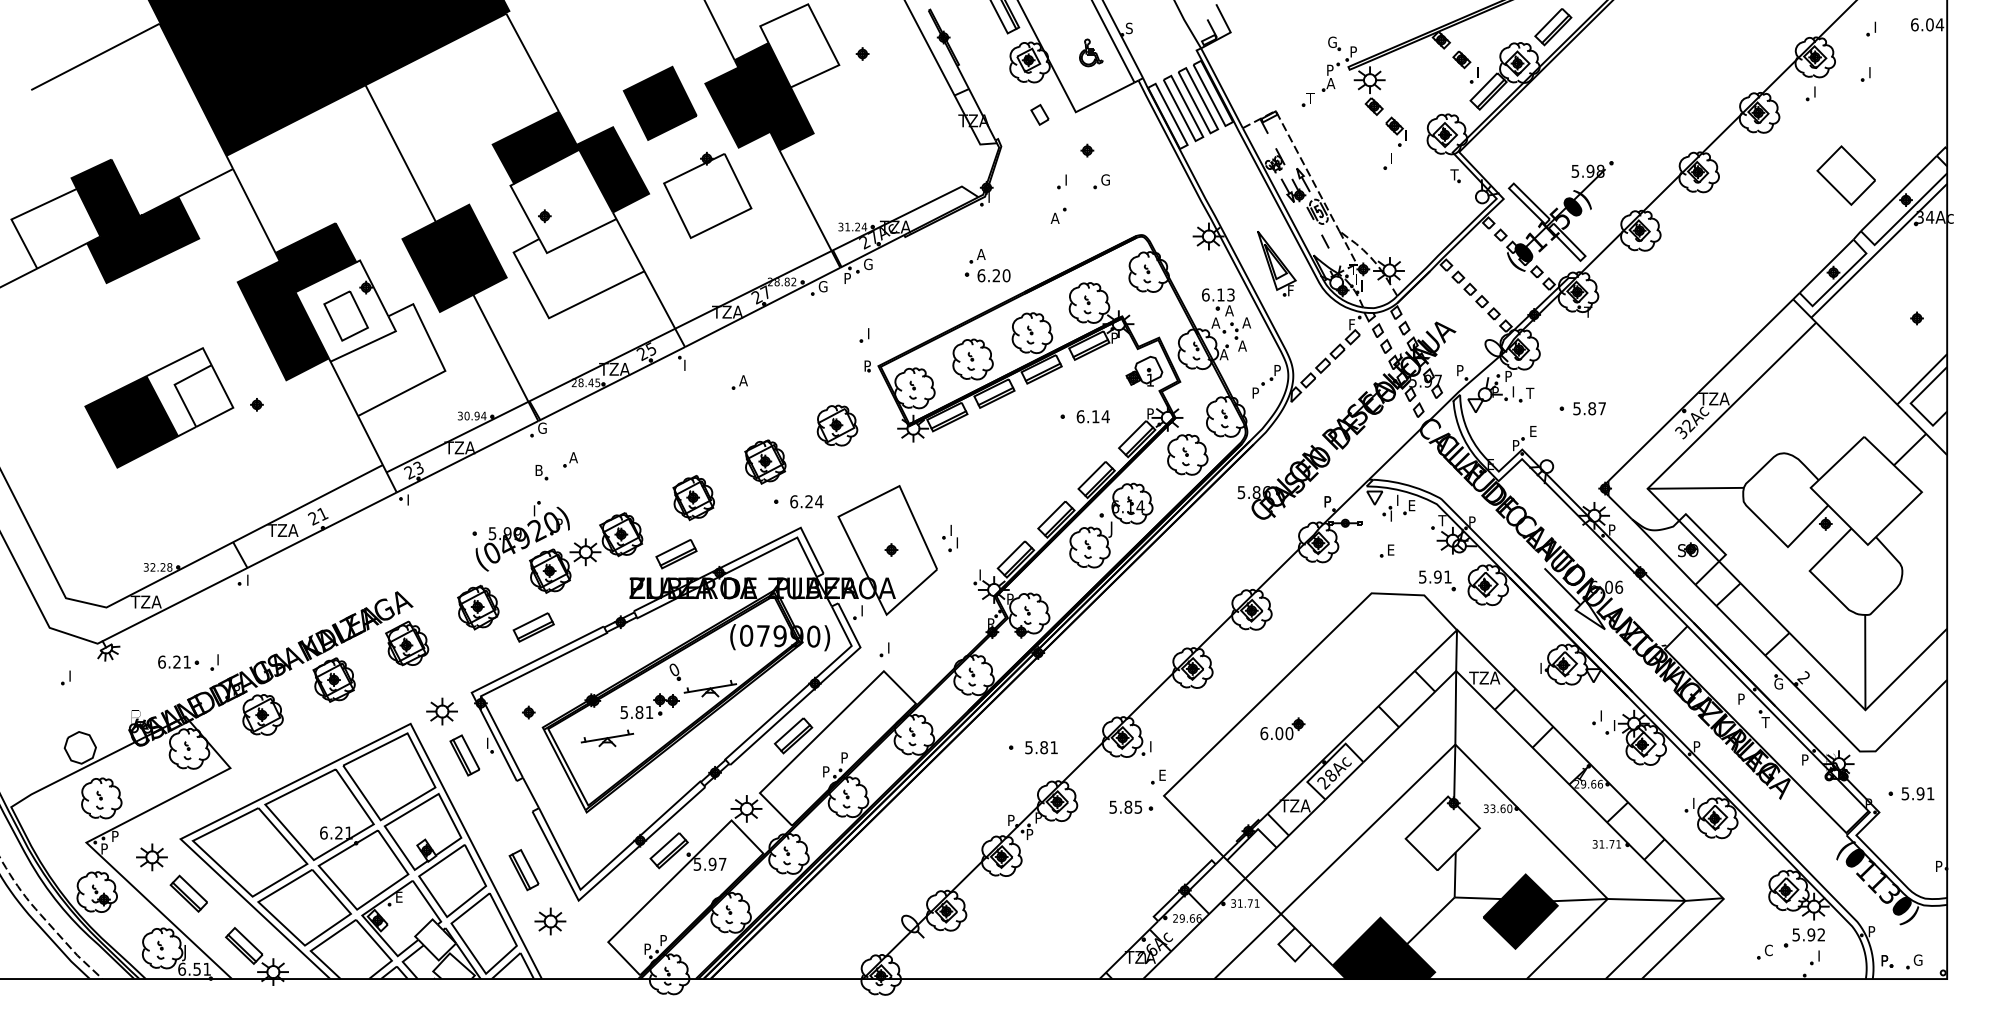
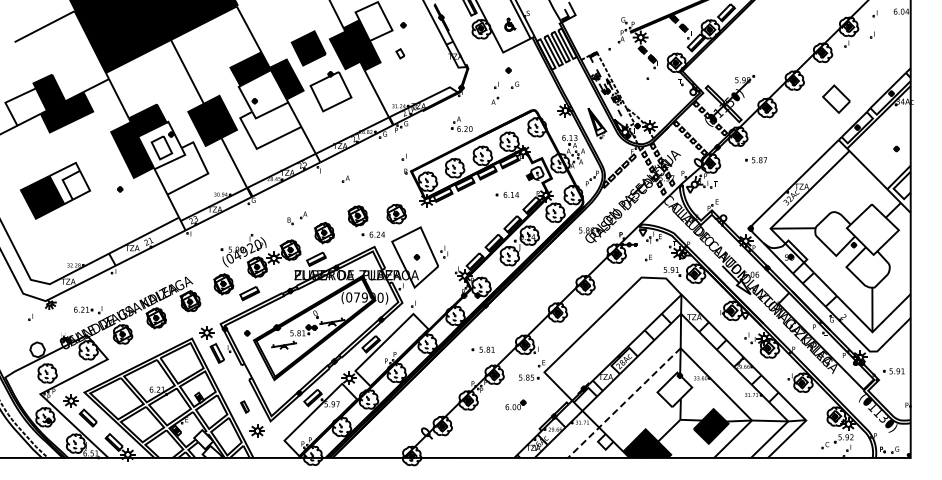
part: (1040, 114) -> (400, 53), moved
part: (1846, 174) -> (836, 98), moved
part: (159, 407) -> (55, 190), moved
part: (1581, 409) -> (755, 160), moved
part: (837, 424) -> (396, 213), moved
part: (556, 467) -> (297, 218), moved
part: (1281, 727) -> (515, 404), moved
line: (1335, 862) -> (624, 403), solid -> dashed
part: (522, 868) -> (244, 406), size x0.6

